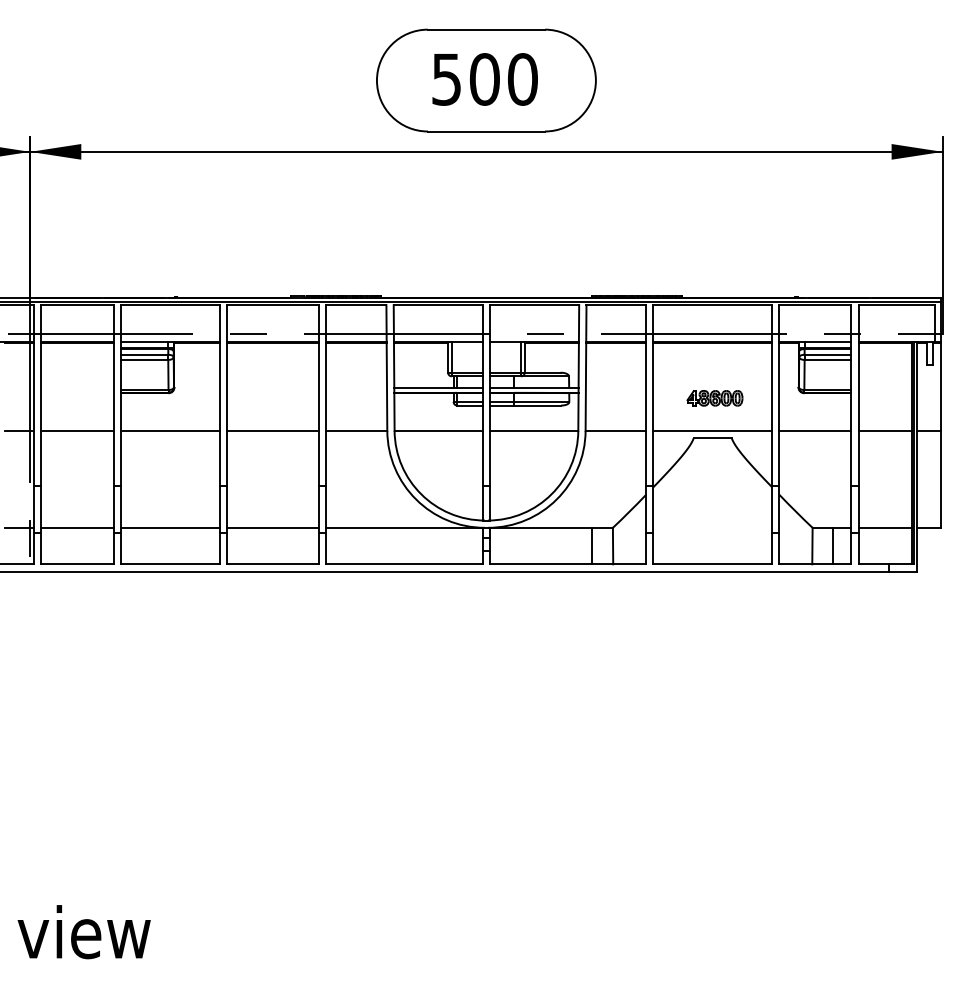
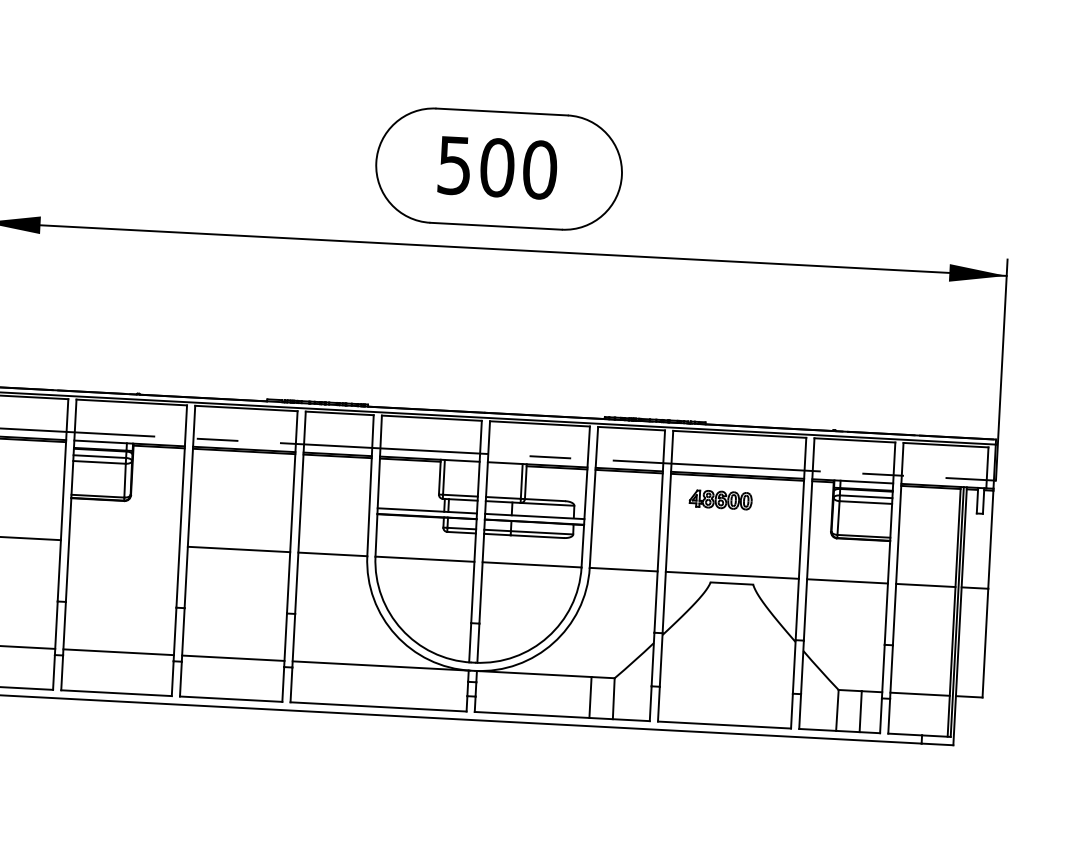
part: (714, 398) -> (720, 500), moved
line: (170, 430) -> (124, 543), removed

